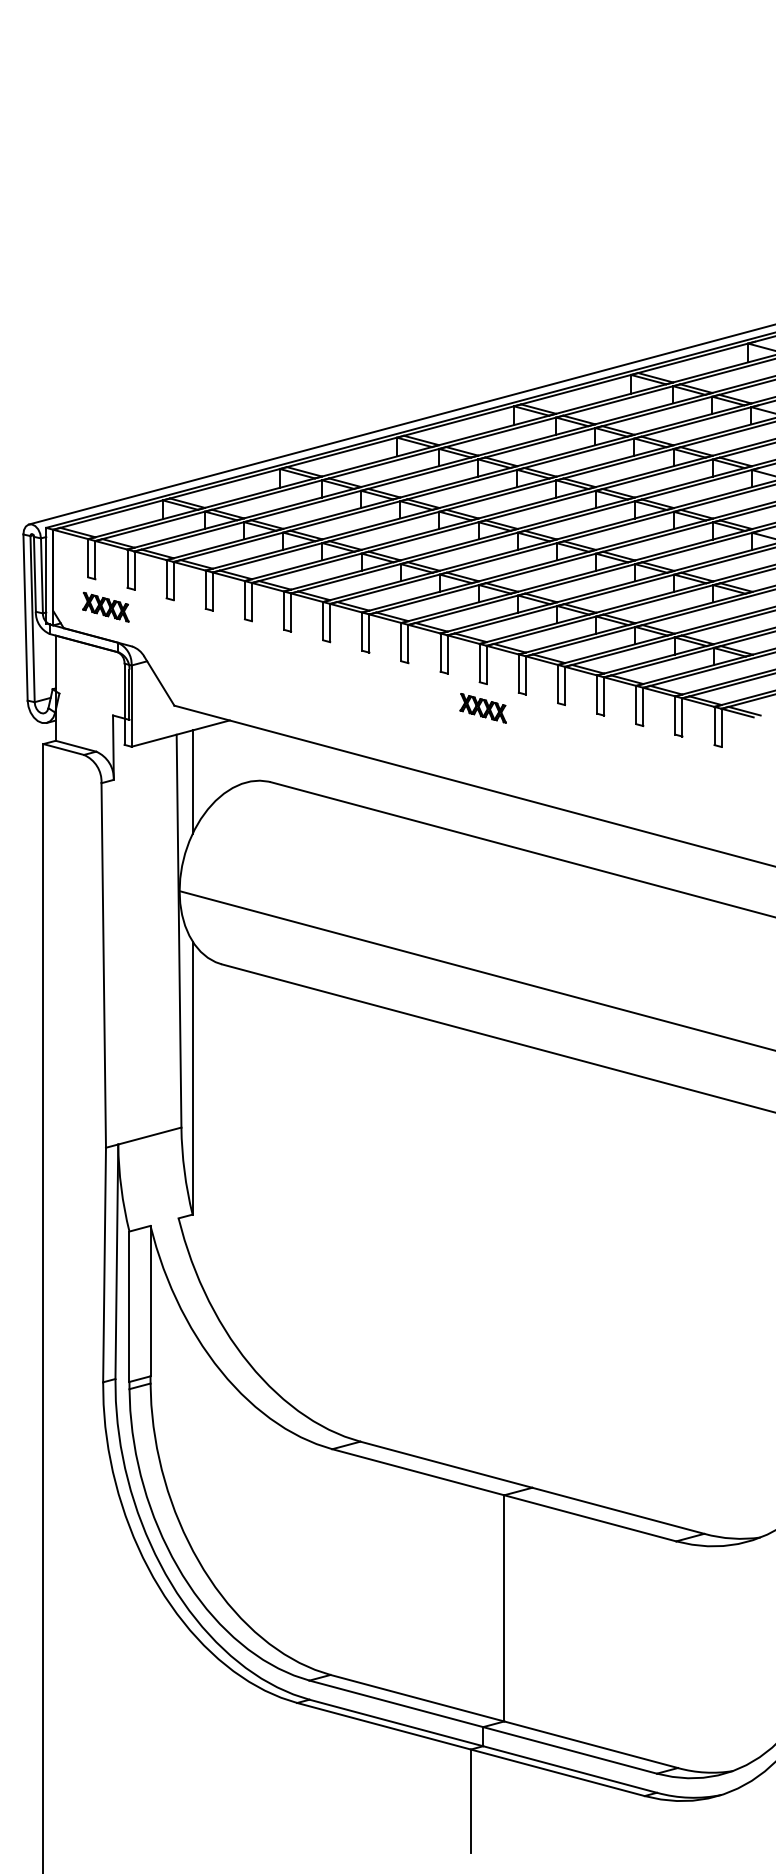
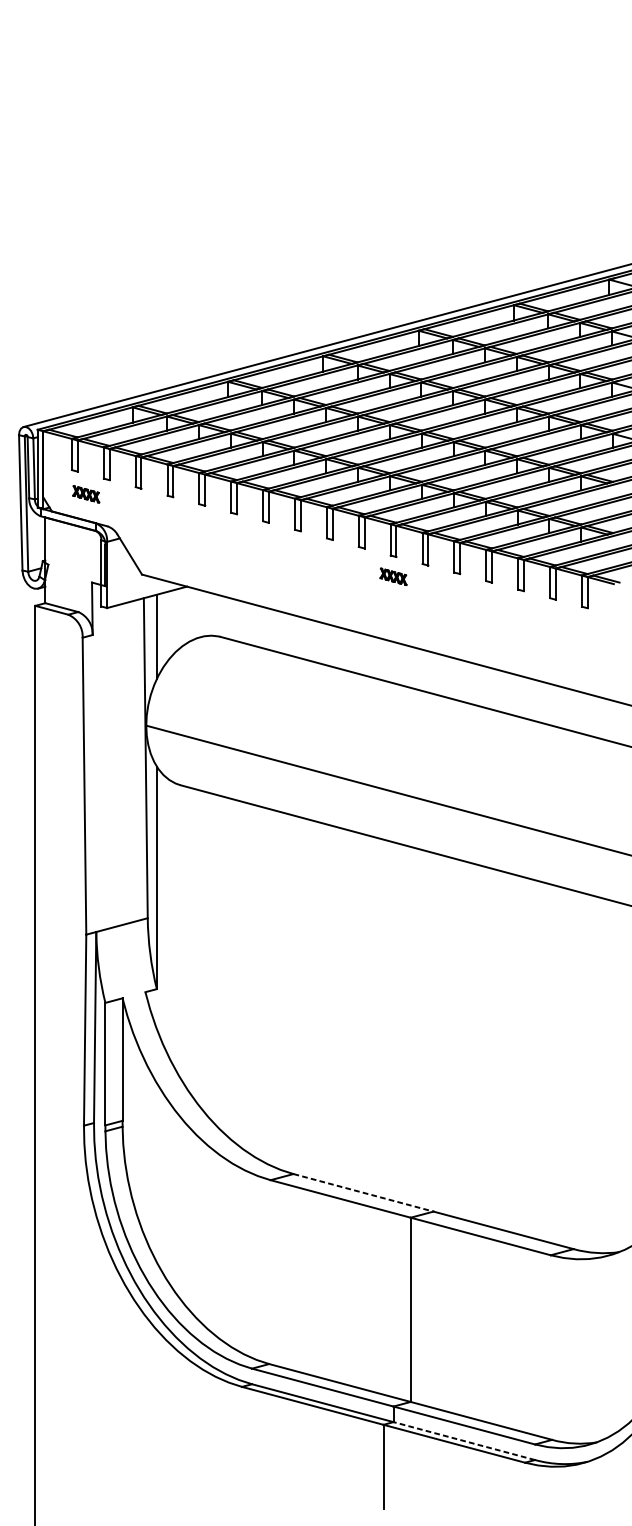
part: (105, 606) -> (85, 493), size x0.7
part: (482, 708) -> (392, 576), size x0.7
line: (446, 1464) -> (363, 1192), solid -> dashed
line: (570, 1769) -> (464, 1441), solid -> dashed

